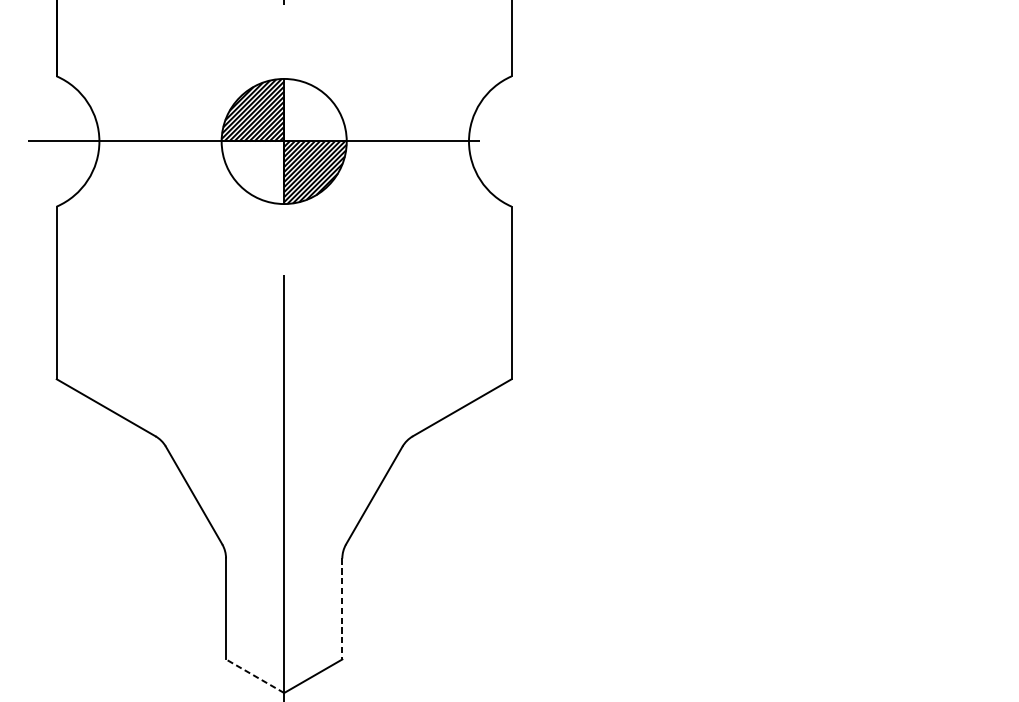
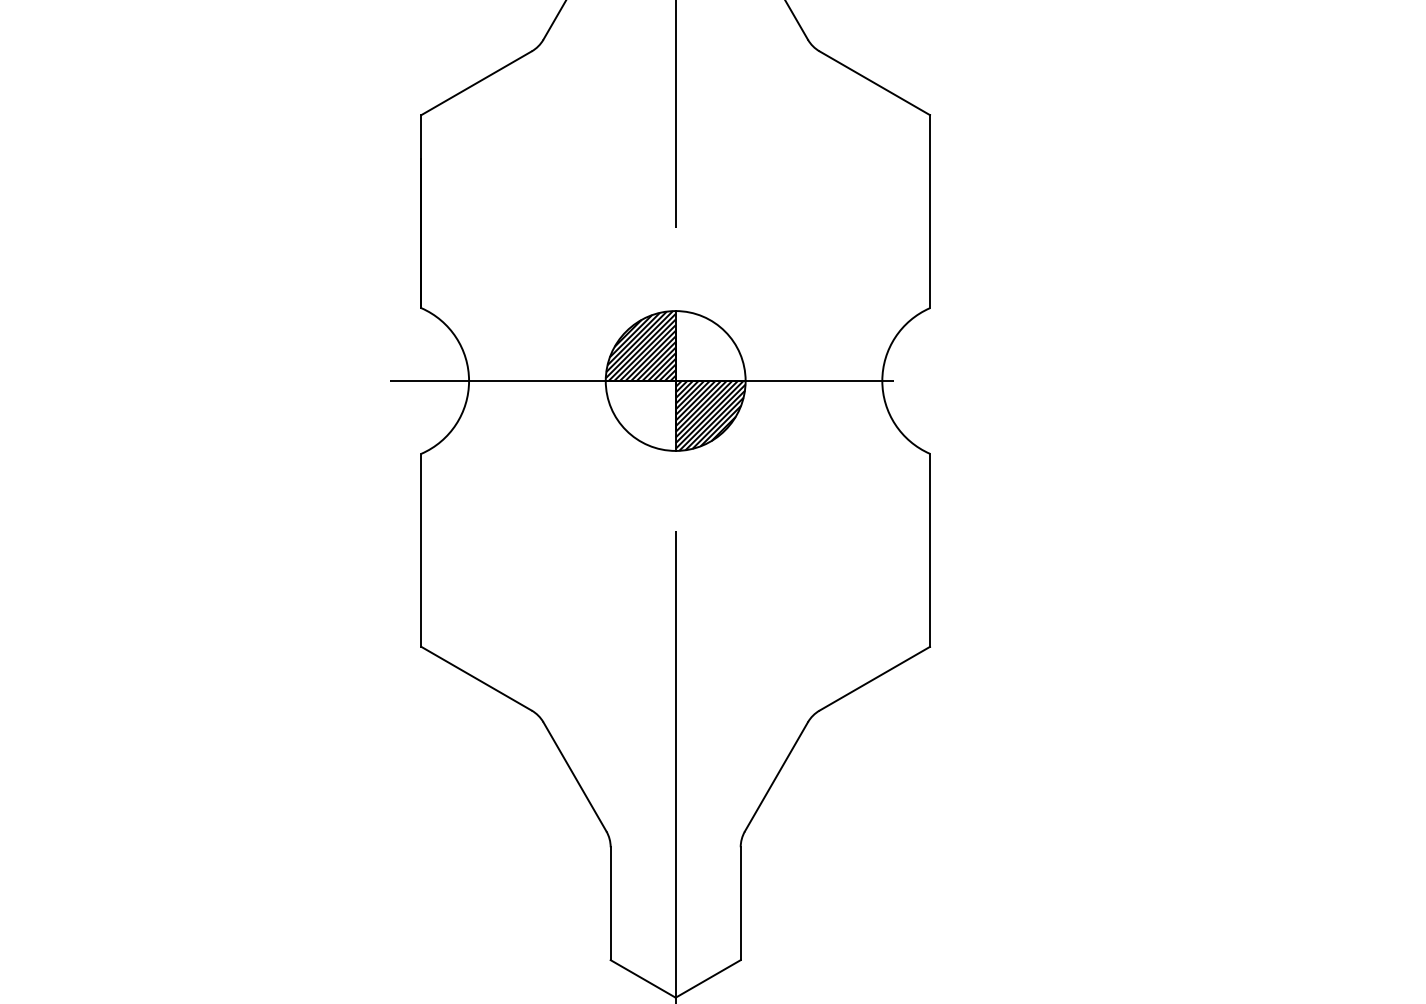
line: (342, 609) -> (740, 904), dashed -> solid
line: (255, 675) -> (643, 978), dashed -> solid

